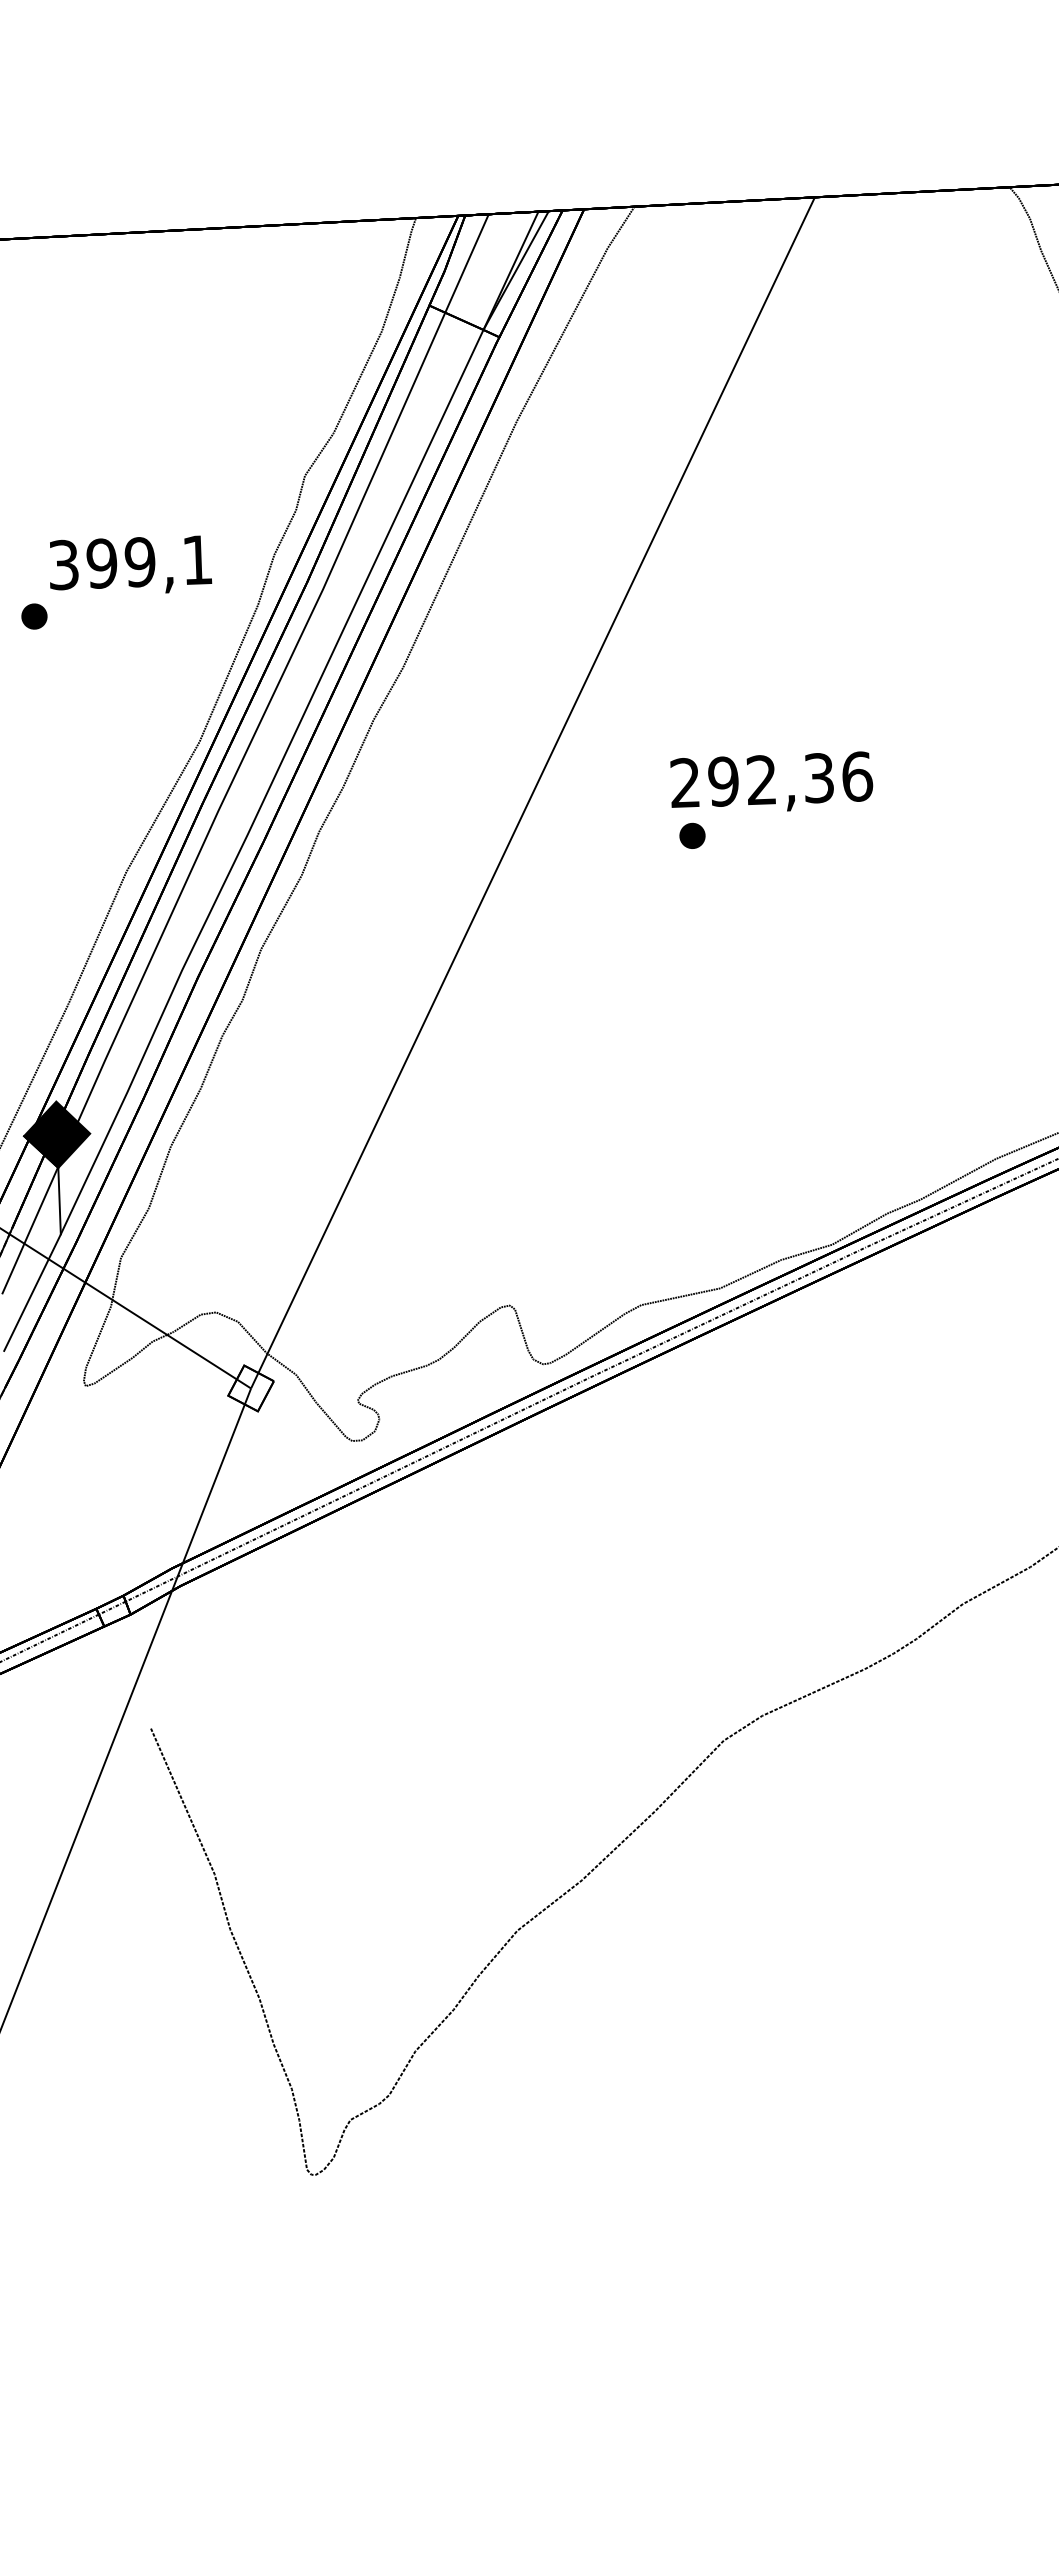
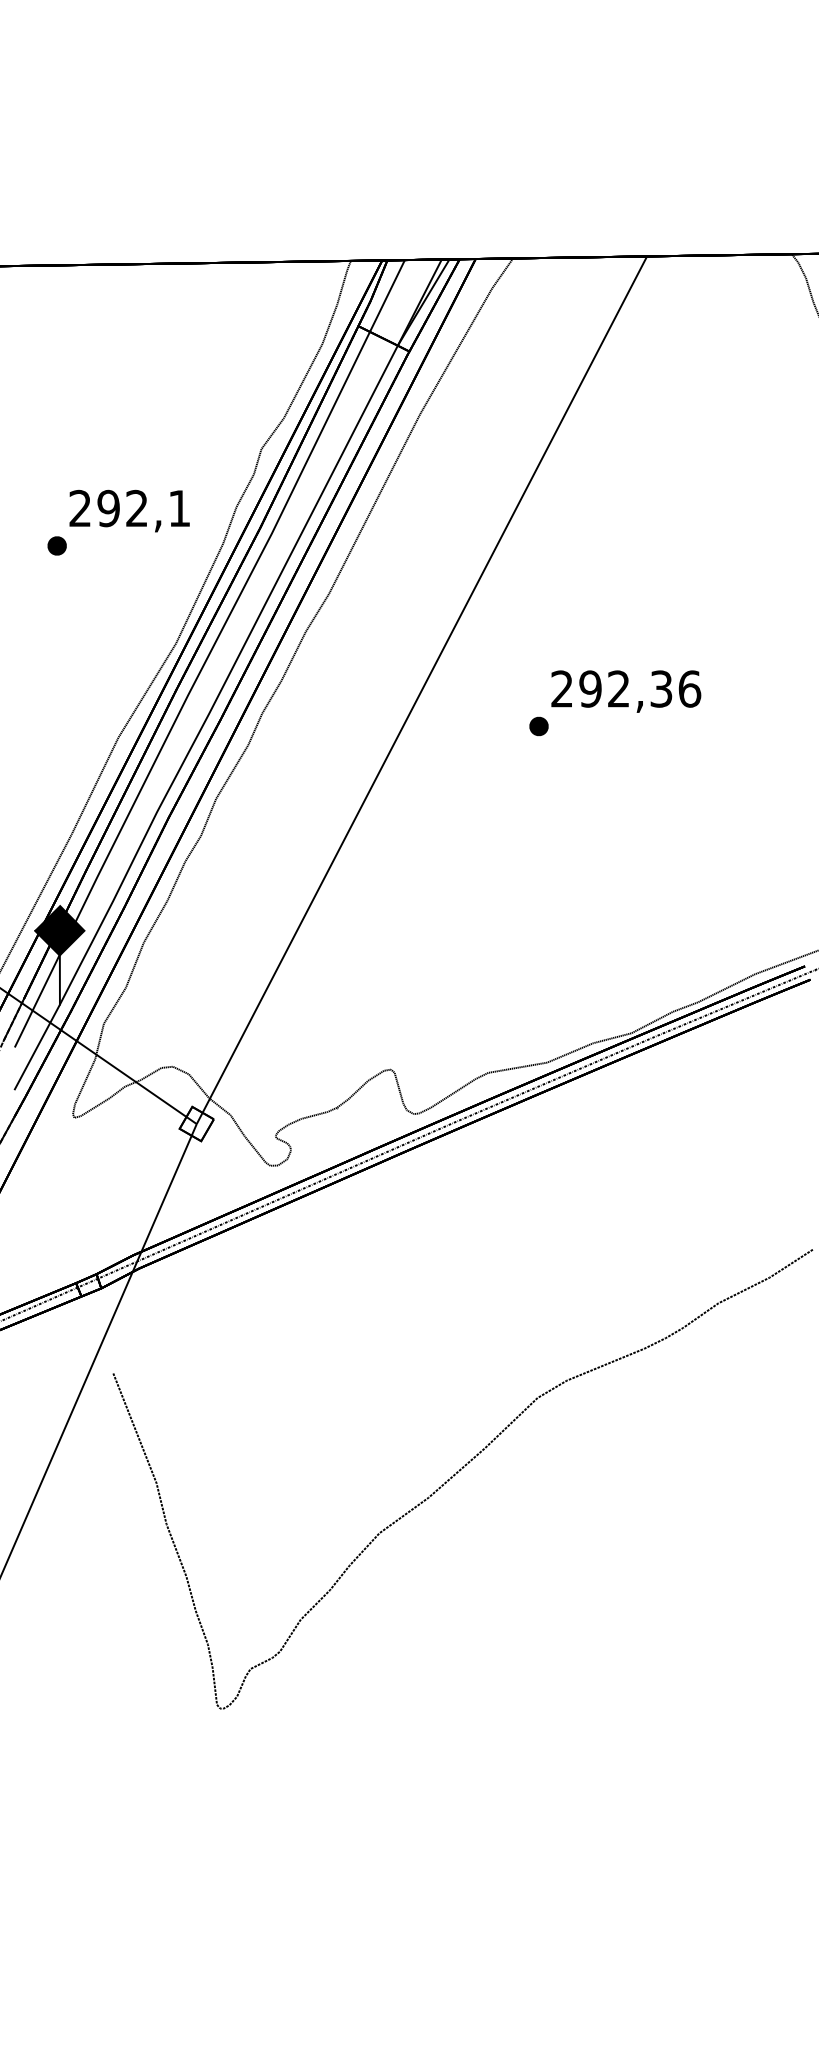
text: (101, 563) -> (108, 508), 399,1 -> 292,1
text: (772, 783) -> (626, 691), moved

